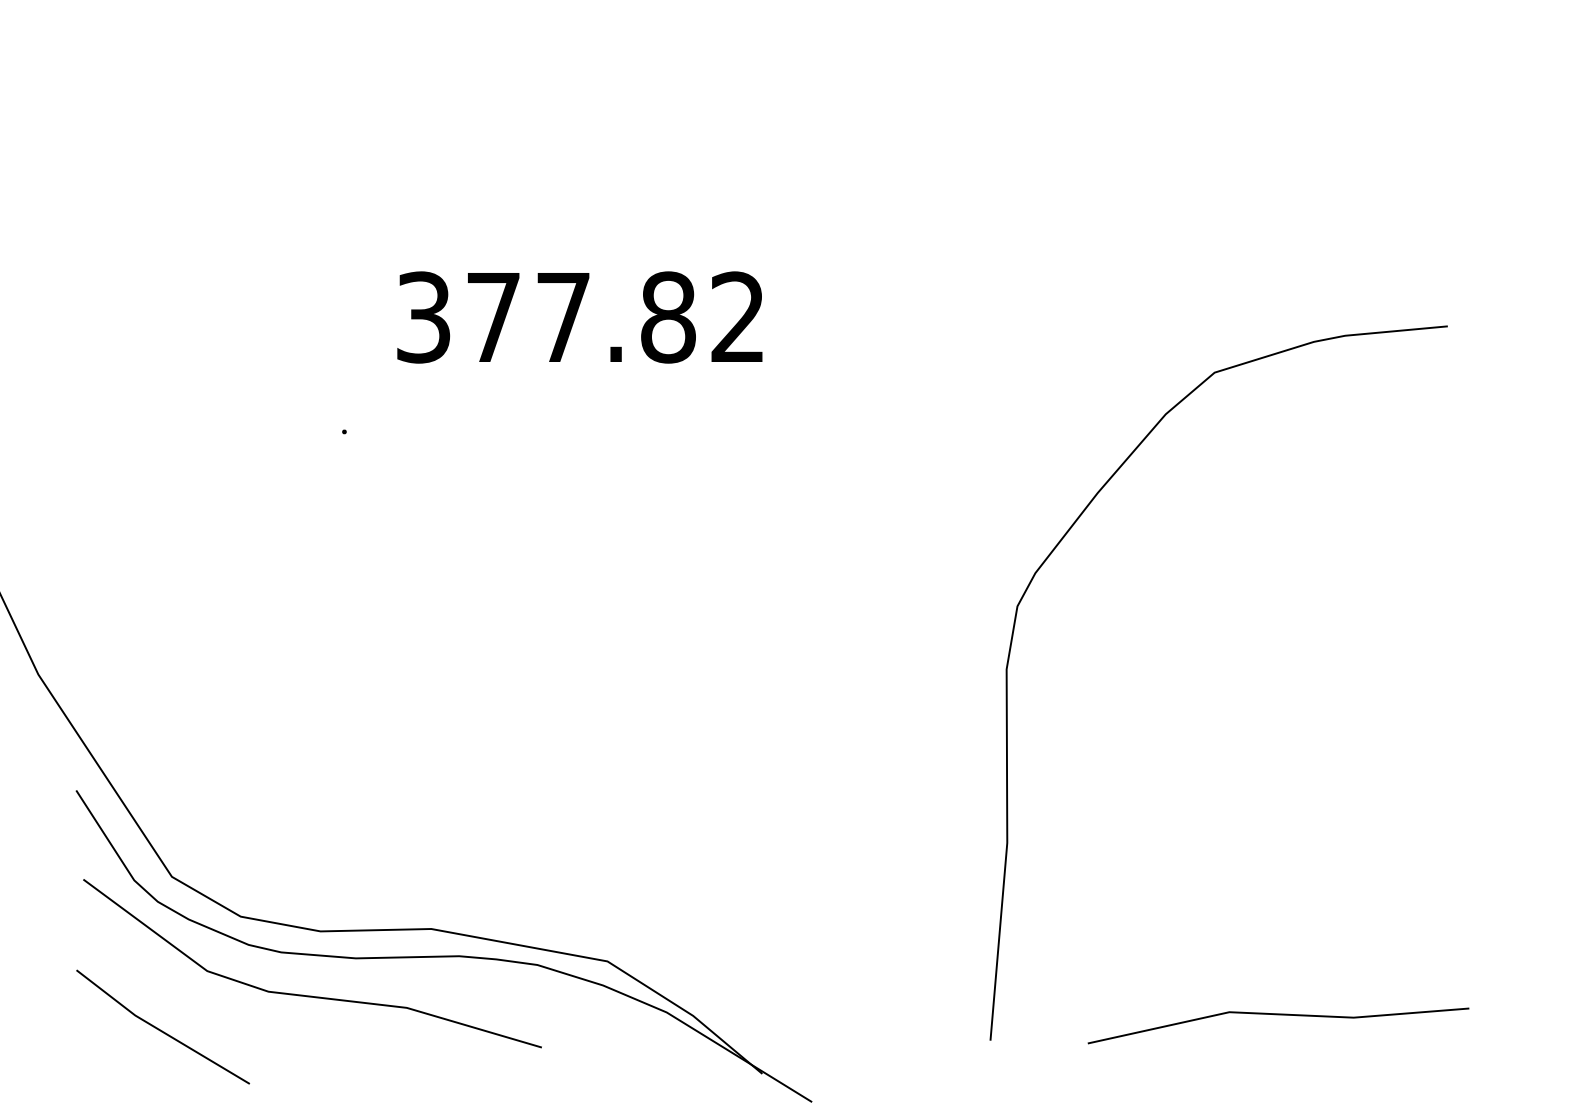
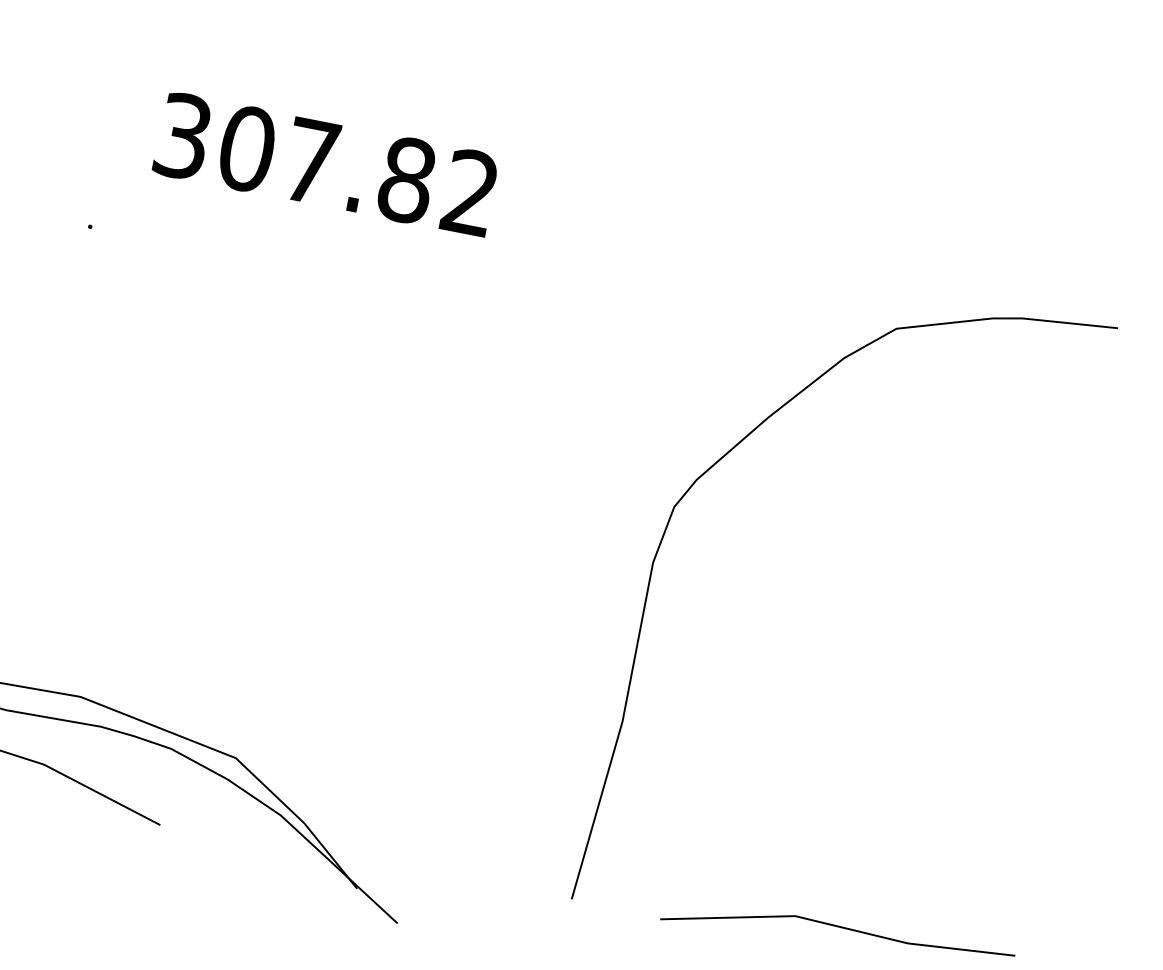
text: (493, 317) -> (247, 148), 377.82 -> 307.82

